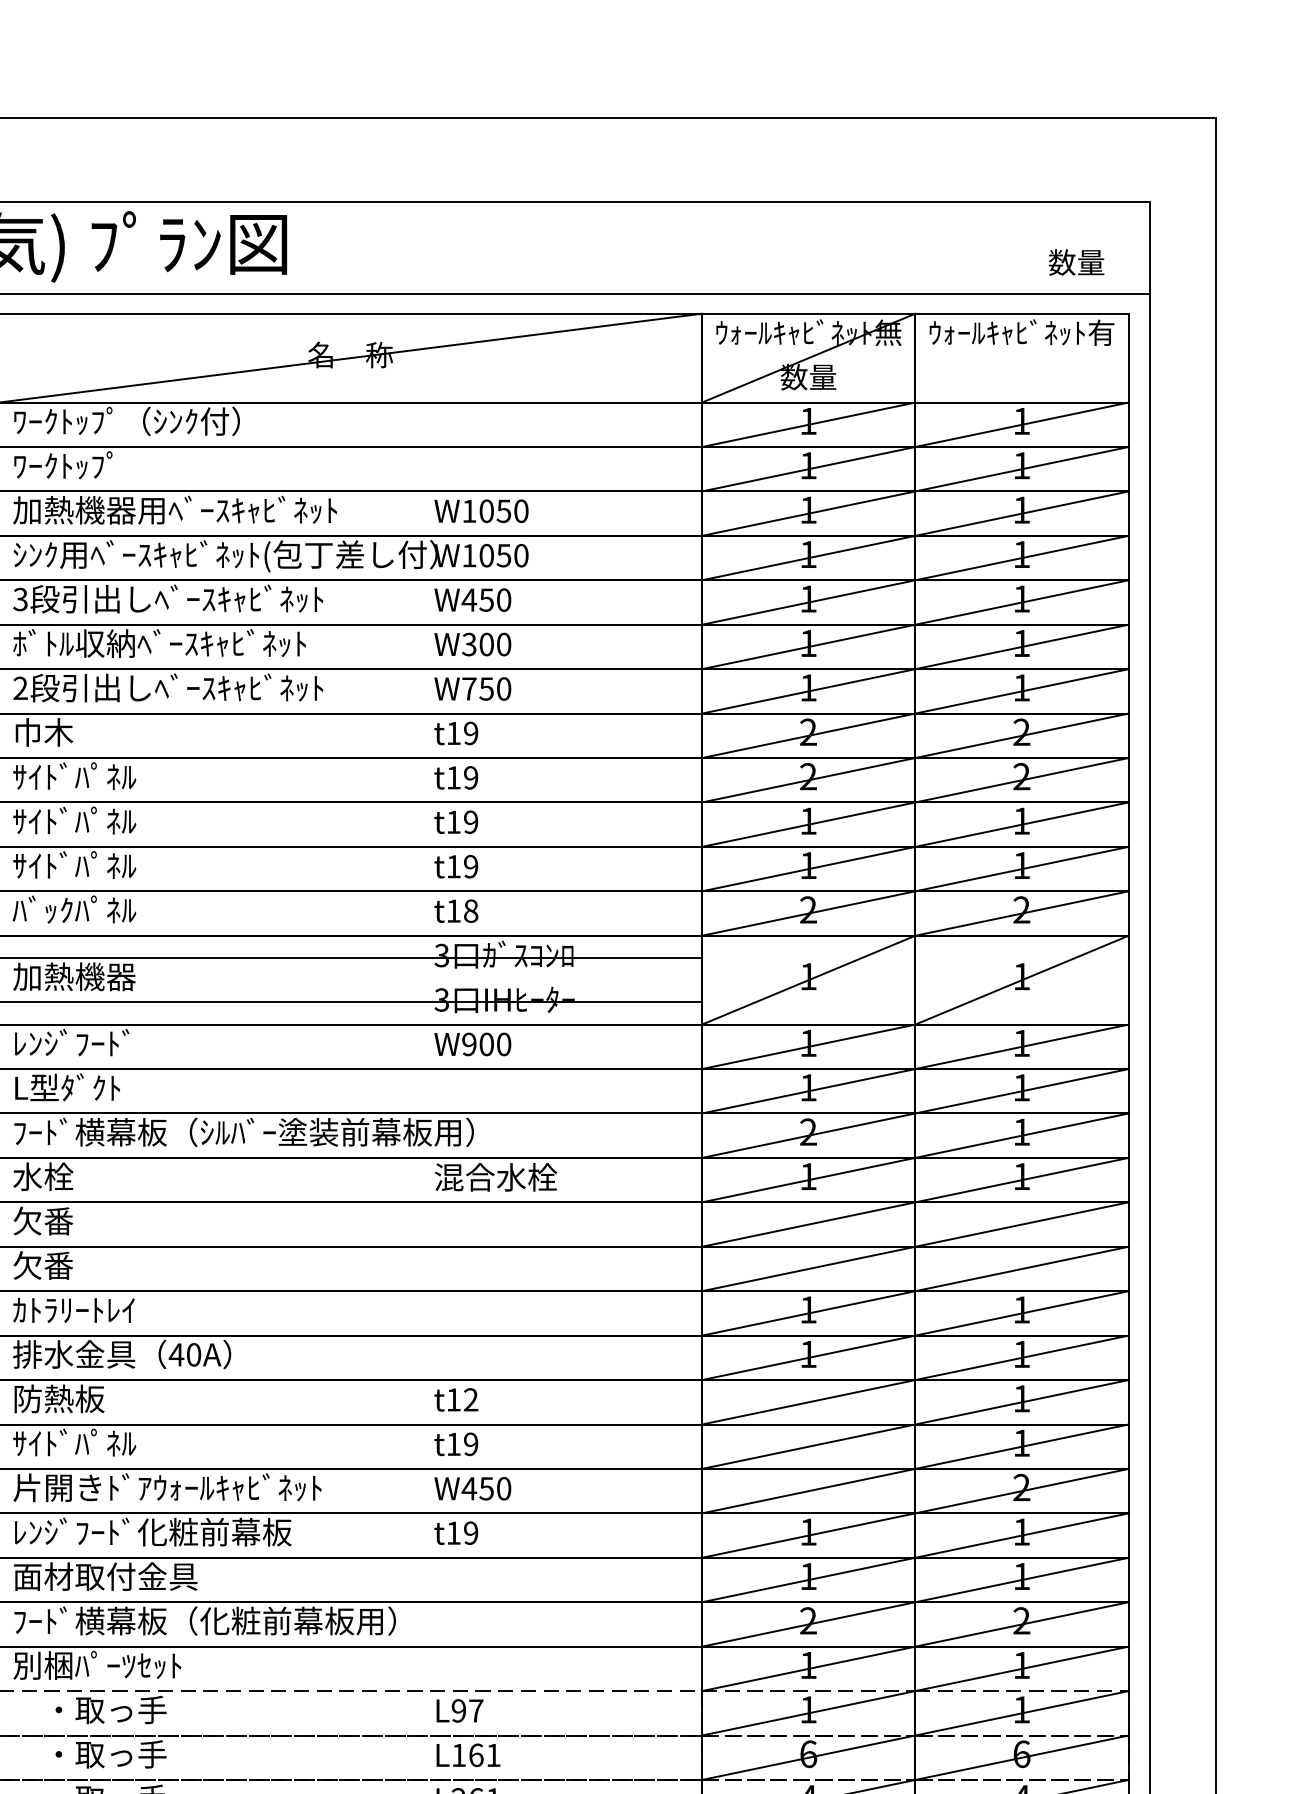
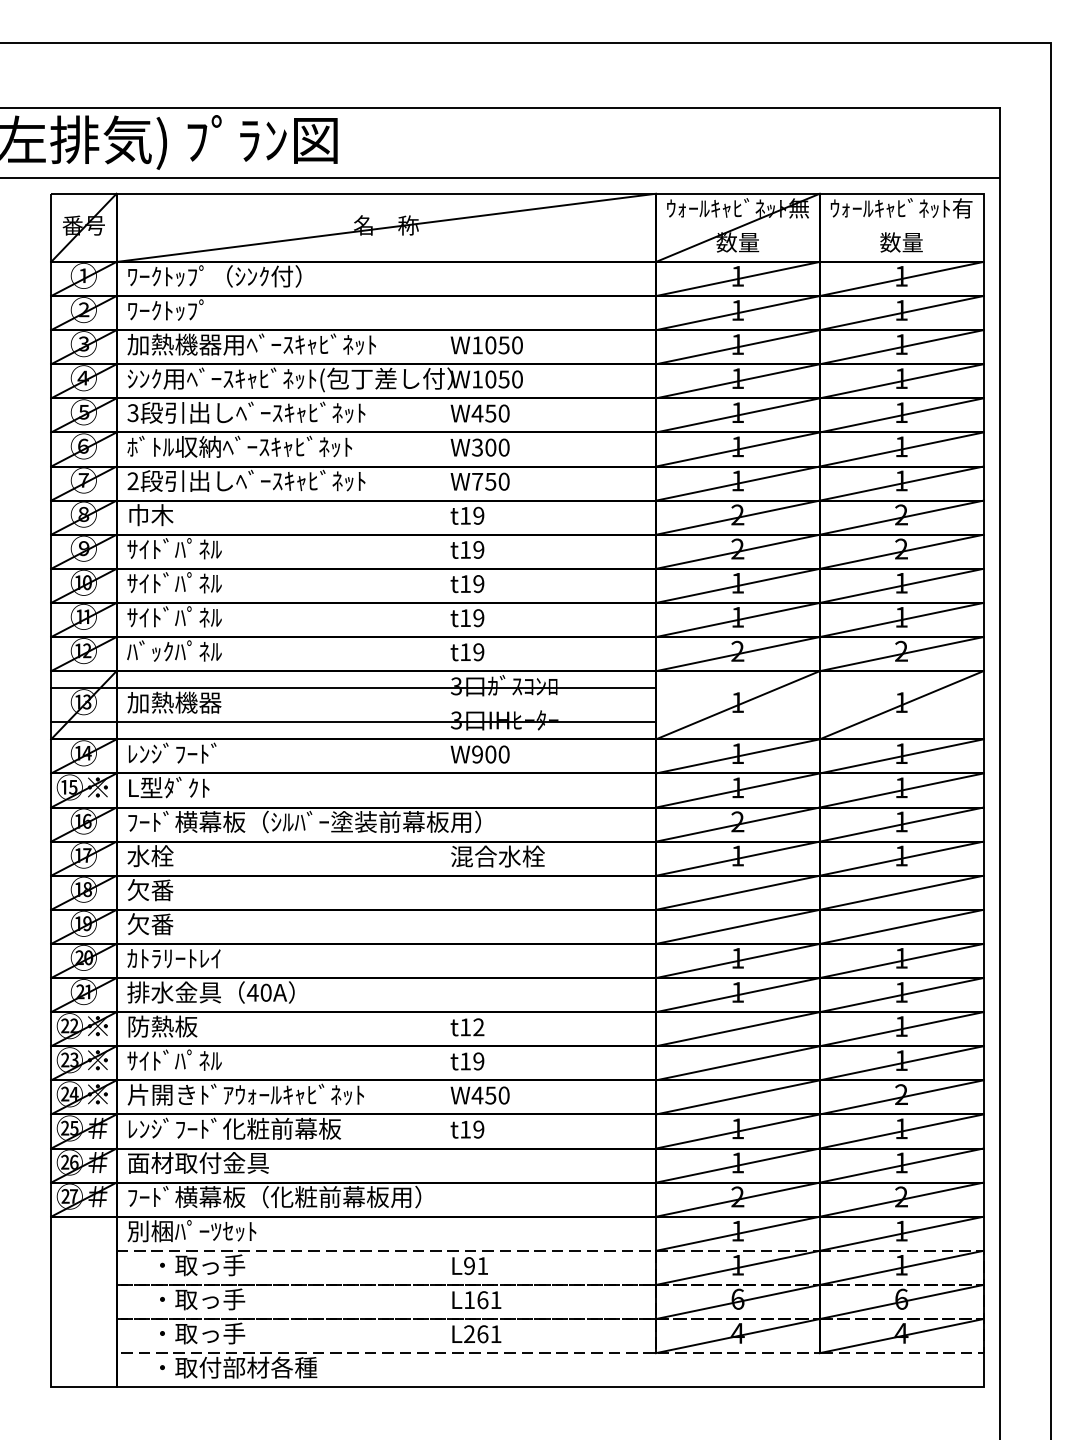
text: (1076, 262) -> (901, 242), moved
text: (470, 911) -> (478, 652), t18 -> t19
text: (475, 1710) -> (482, 1265), L97 -> L91

